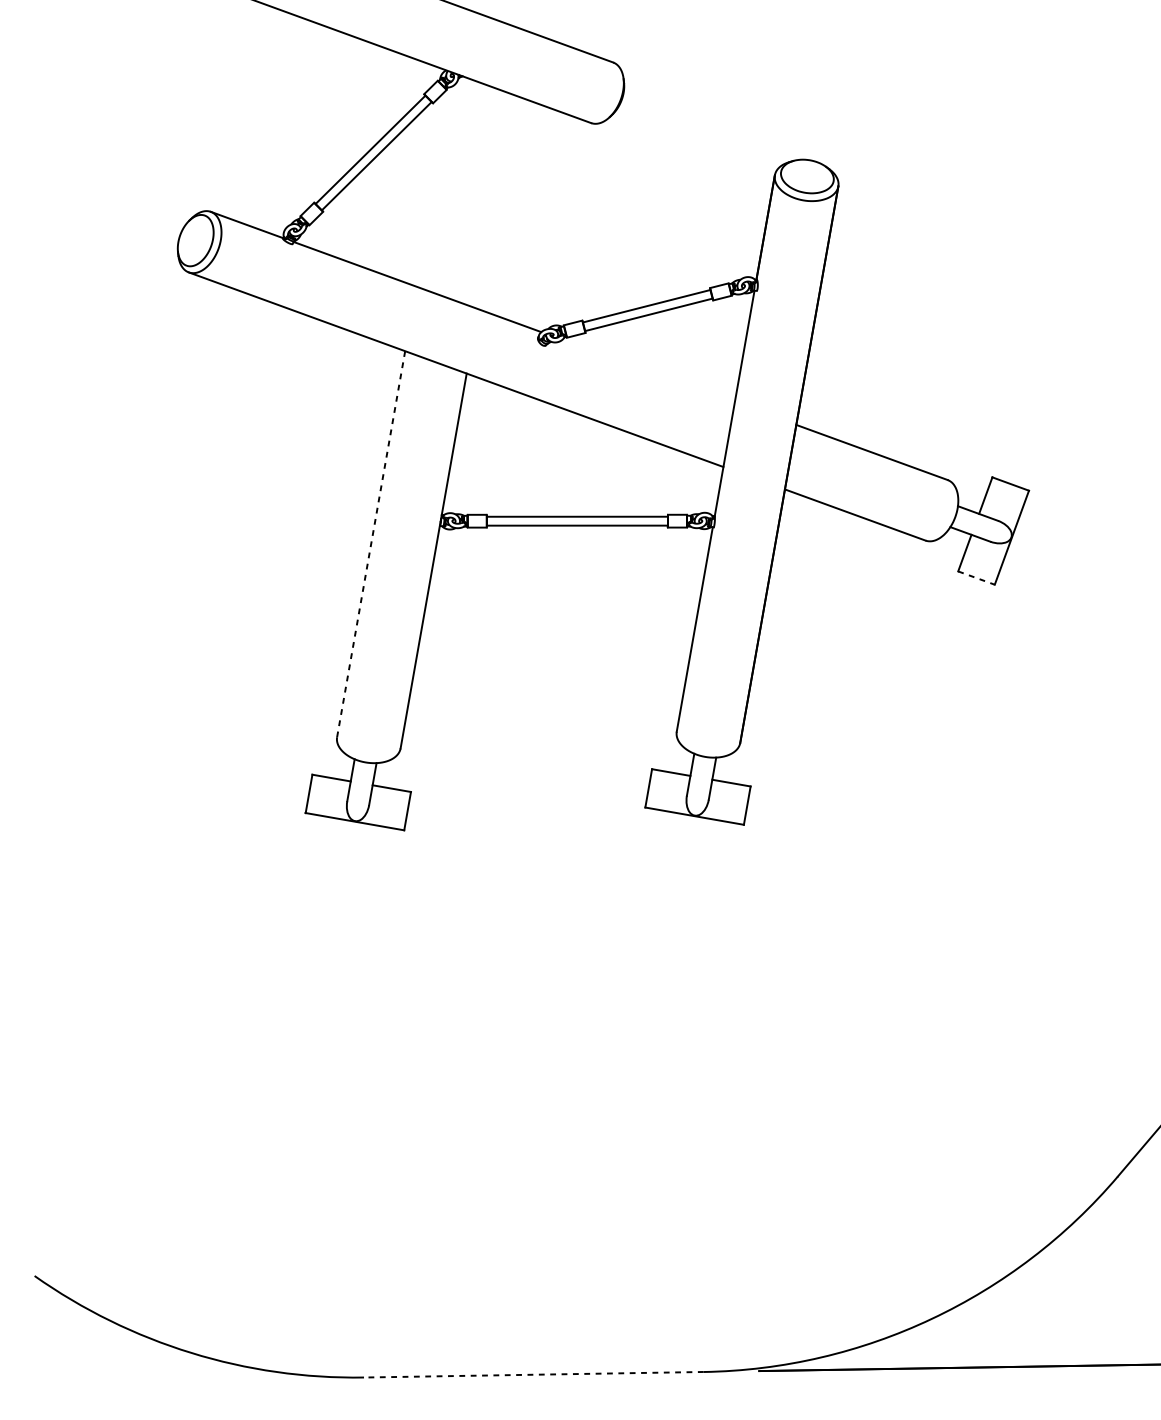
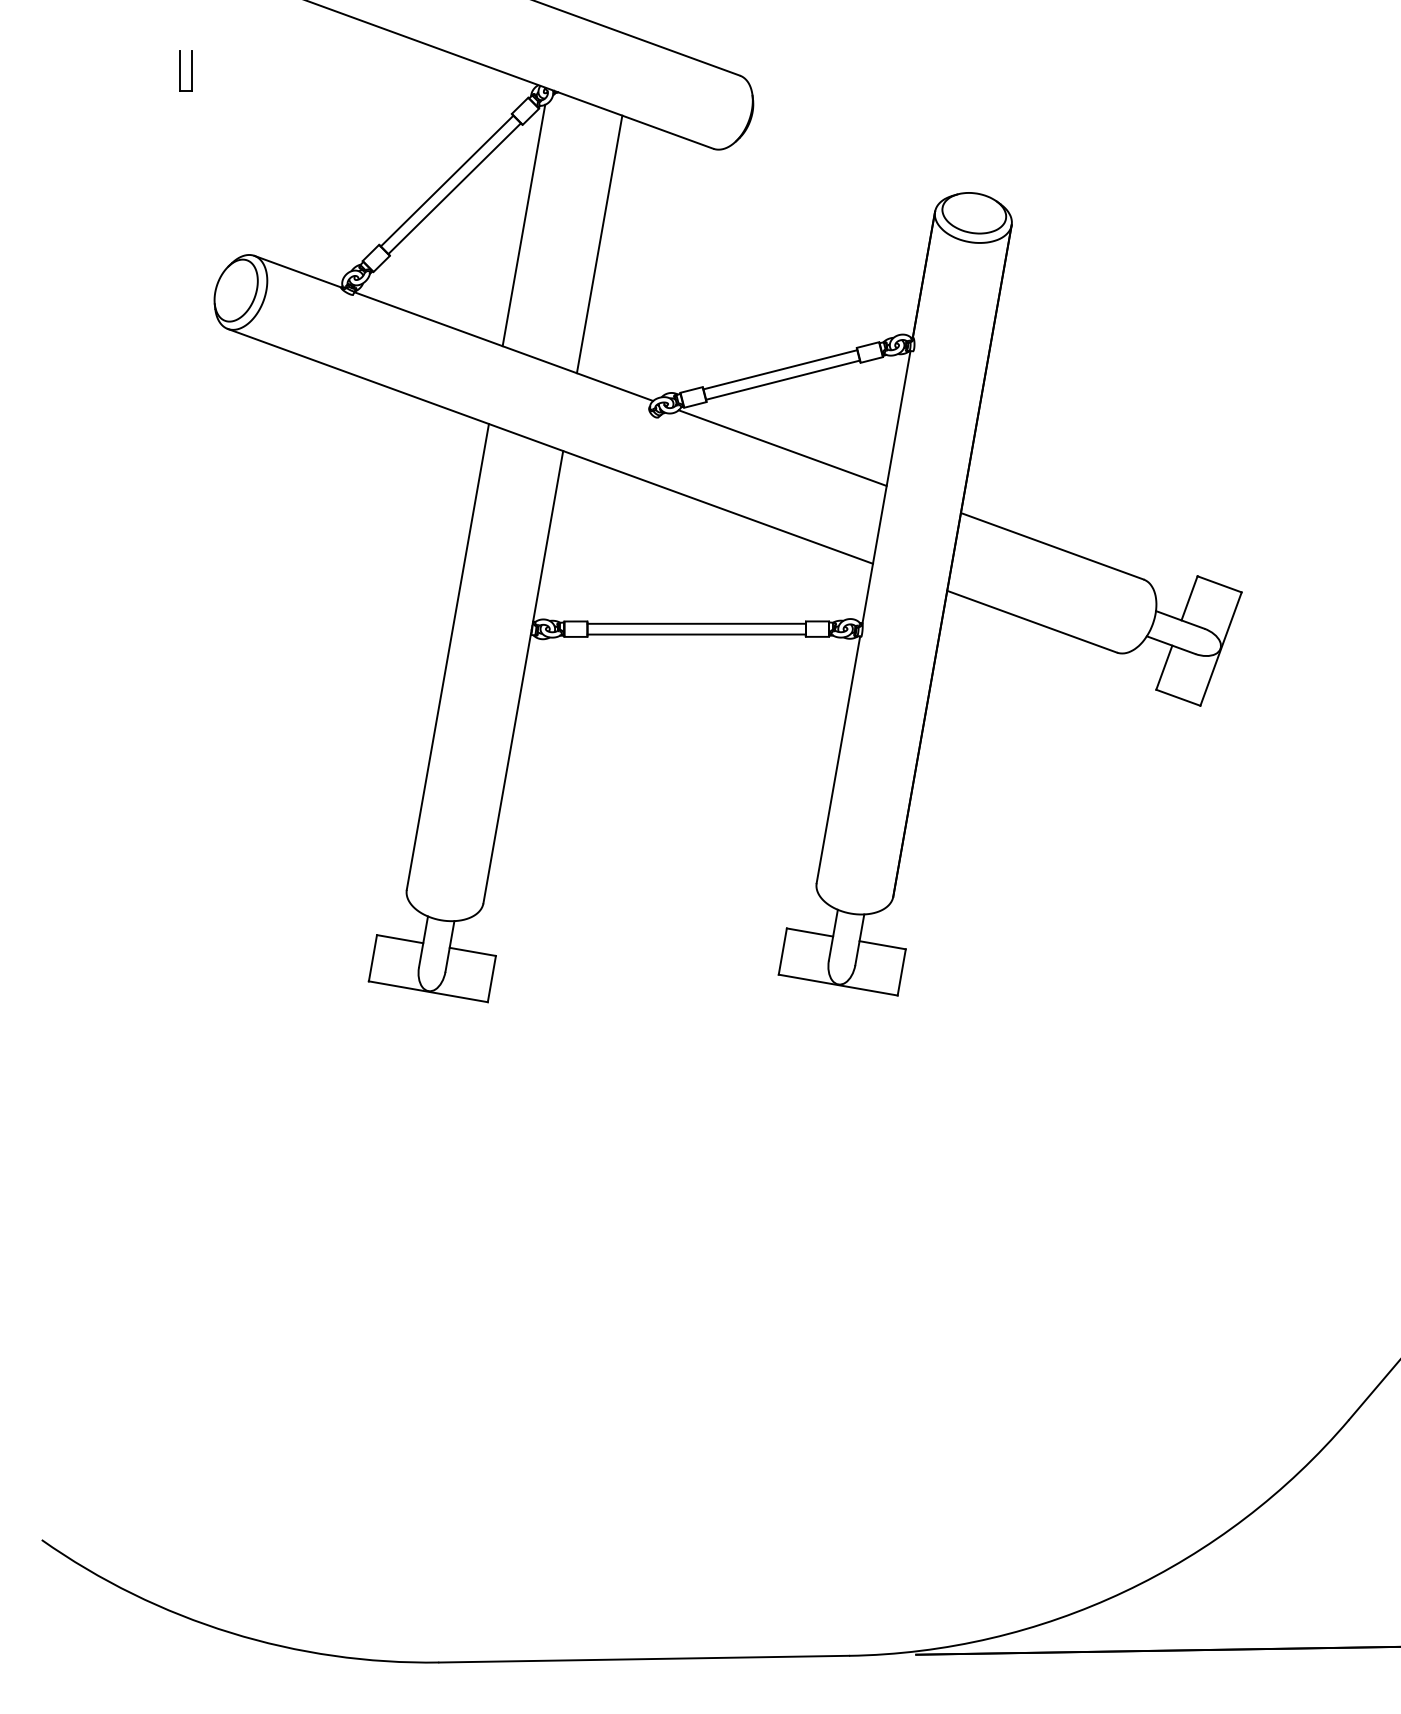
part: (153, 58) -> (185, 70), added
line: (433, 186) -> (523, 225), added
line: (496, 202) -> (599, 244), added
line: (648, 370) -> (782, 447), added
line: (370, 543) -> (447, 656), dashed -> solid
line: (976, 577) -> (1178, 697), dashed -> solid
line: (534, 1375) -> (644, 1659), dashed -> solid

